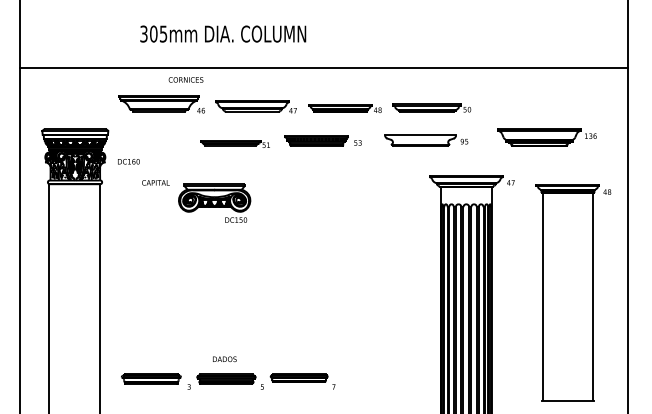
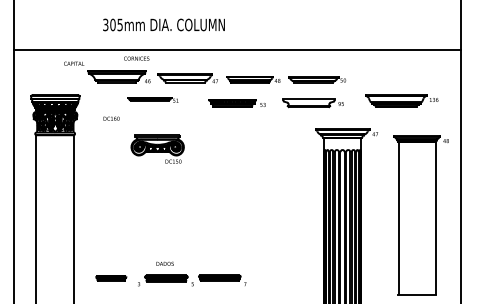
part: (234, 143) -> (152, 99), moved
text: (128, 161) -> (111, 118), moved
text: (155, 182) -> (73, 63), moved
part: (151, 378) -> (111, 277), size x0.7

